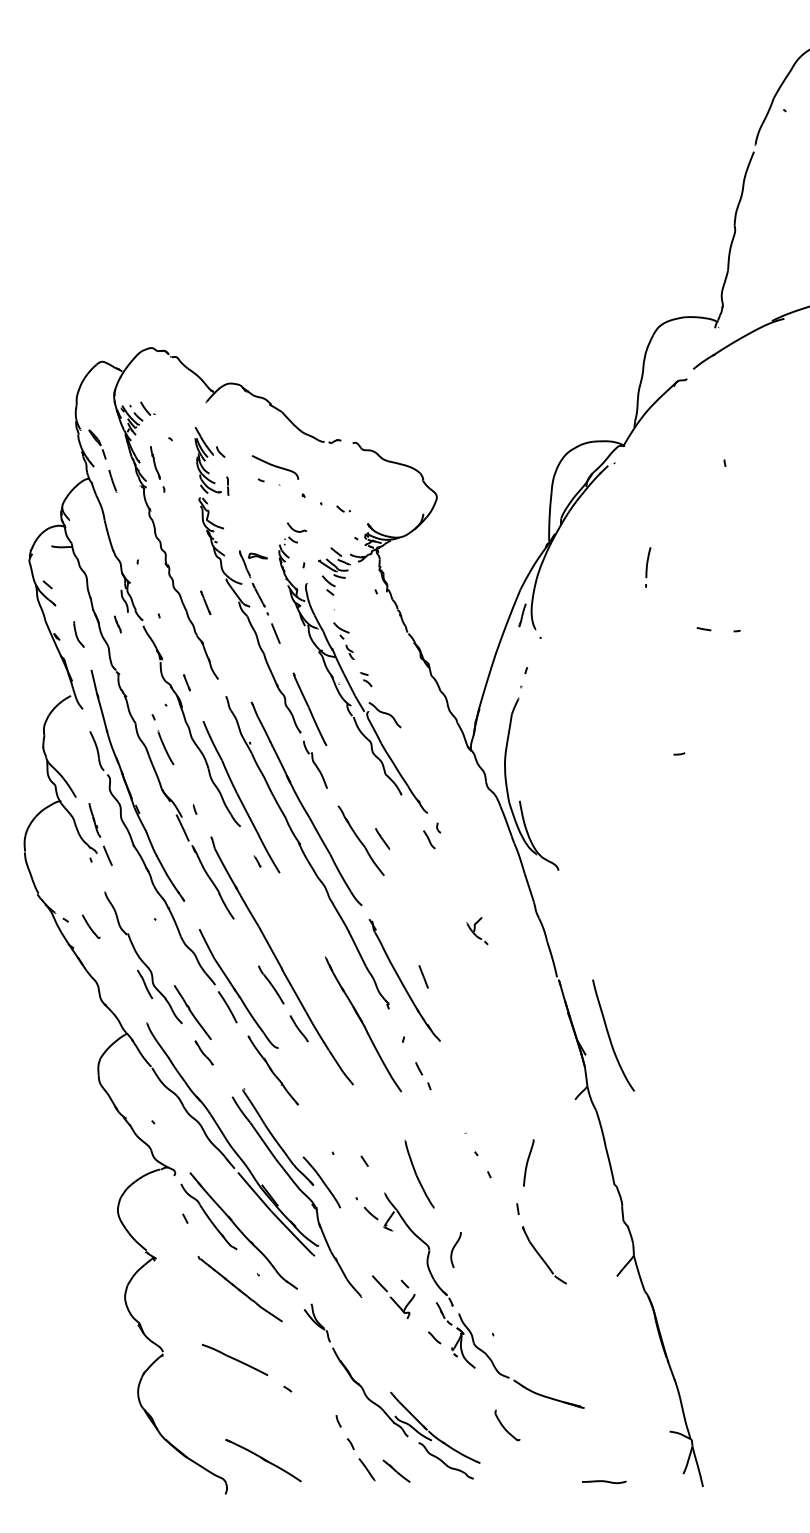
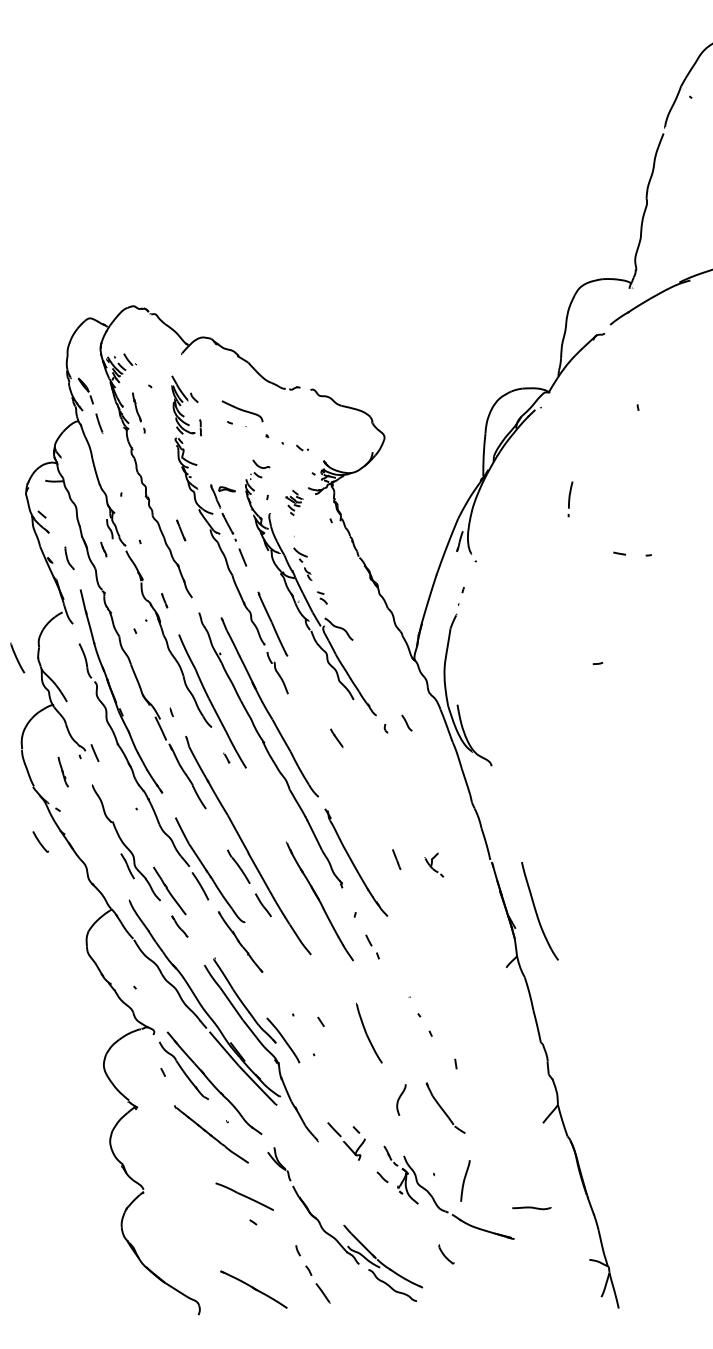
part: (334, 571) -> (294, 502), size x0.6
curve: (165, 747) -> (17, 657), moved
line: (94, 820) -> (63, 772), moved
line: (429, 839) -> (407, 722), moved
part: (360, 840) -> (317, 739), removed
part: (90, 926) -> (40, 841), moved
part: (477, 931) -> (434, 865), moved
line: (423, 976) -> (396, 859), moved
curve: (528, 1162) -> (465, 1180), moved
part: (416, 1237) -> (366, 1088), removed
part: (543, 1255) -> (444, 1108), moved
line: (234, 1359) -> (244, 1196), moved
part: (507, 1425) -> (446, 1254), size x0.7
part: (263, 1460) -> (253, 1289), moved
line: (396, 1470) -> (349, 1294), removed
curve: (604, 1481) -> (532, 1207), moved

